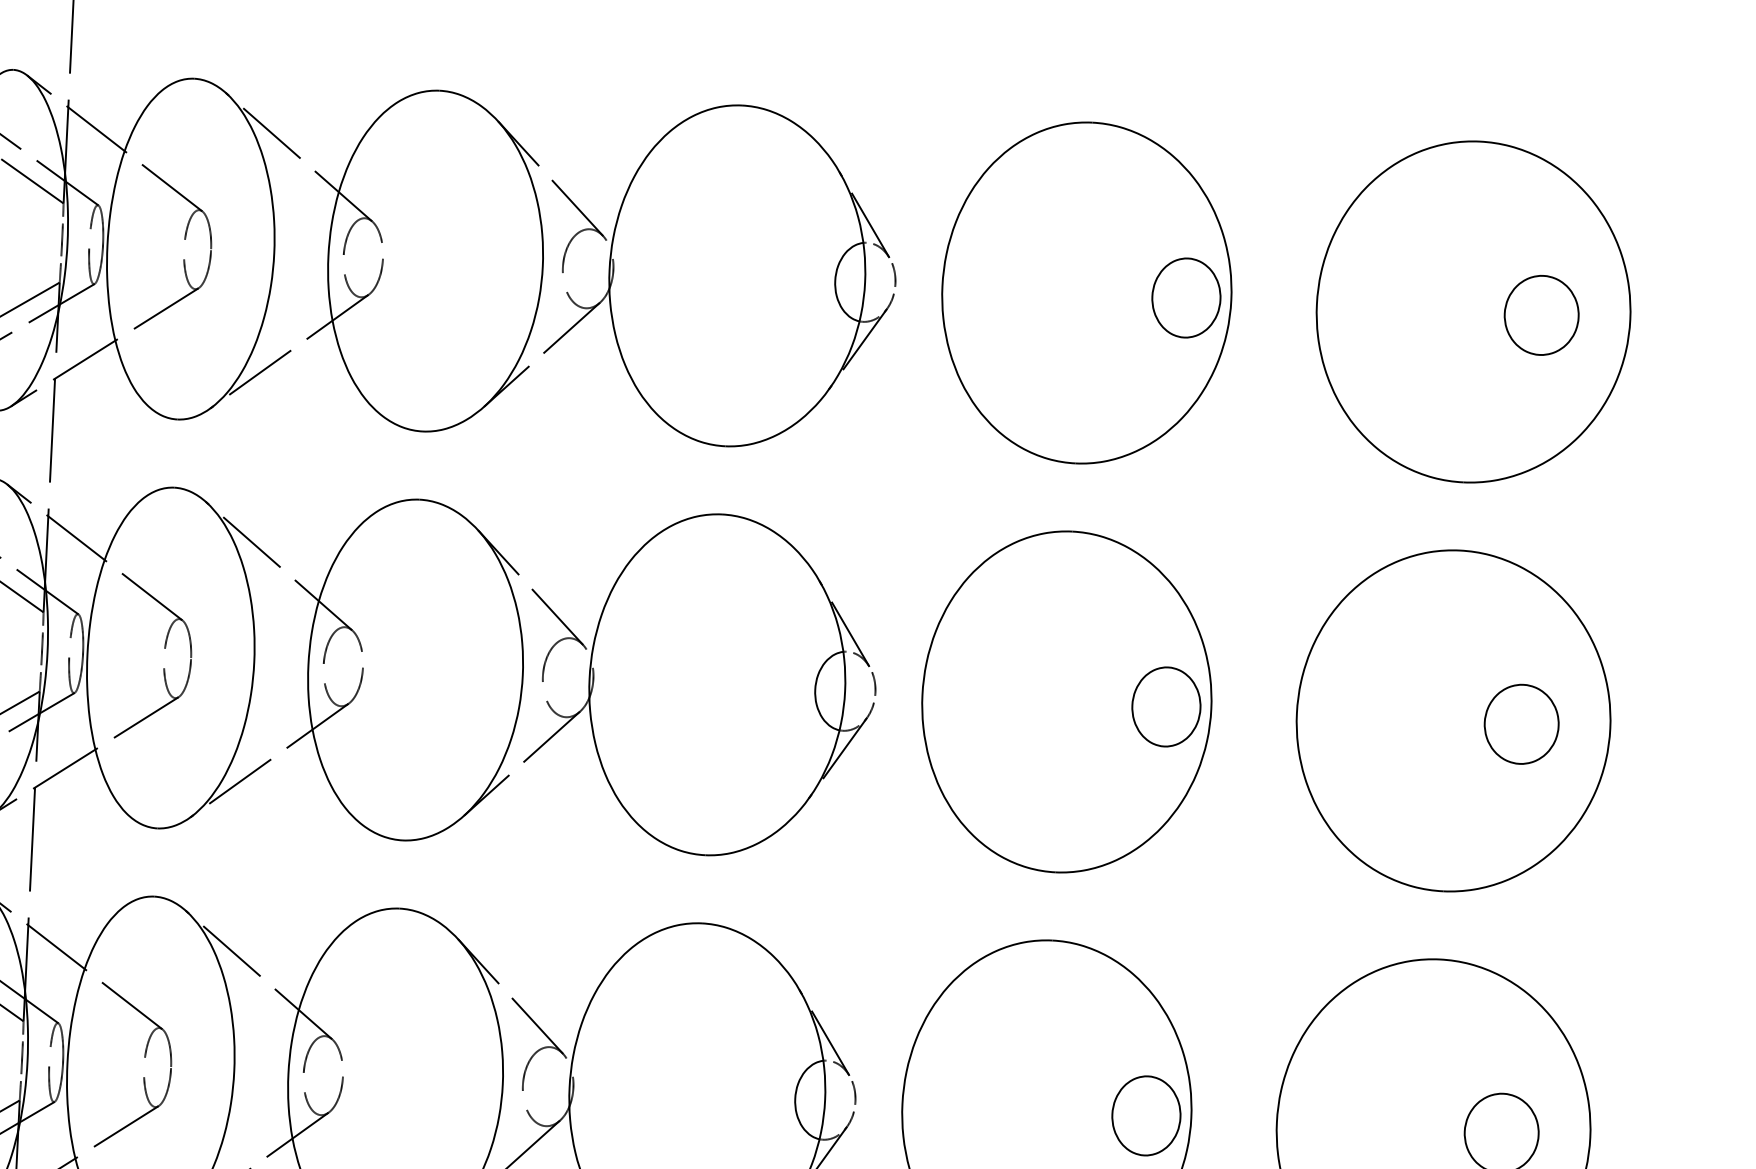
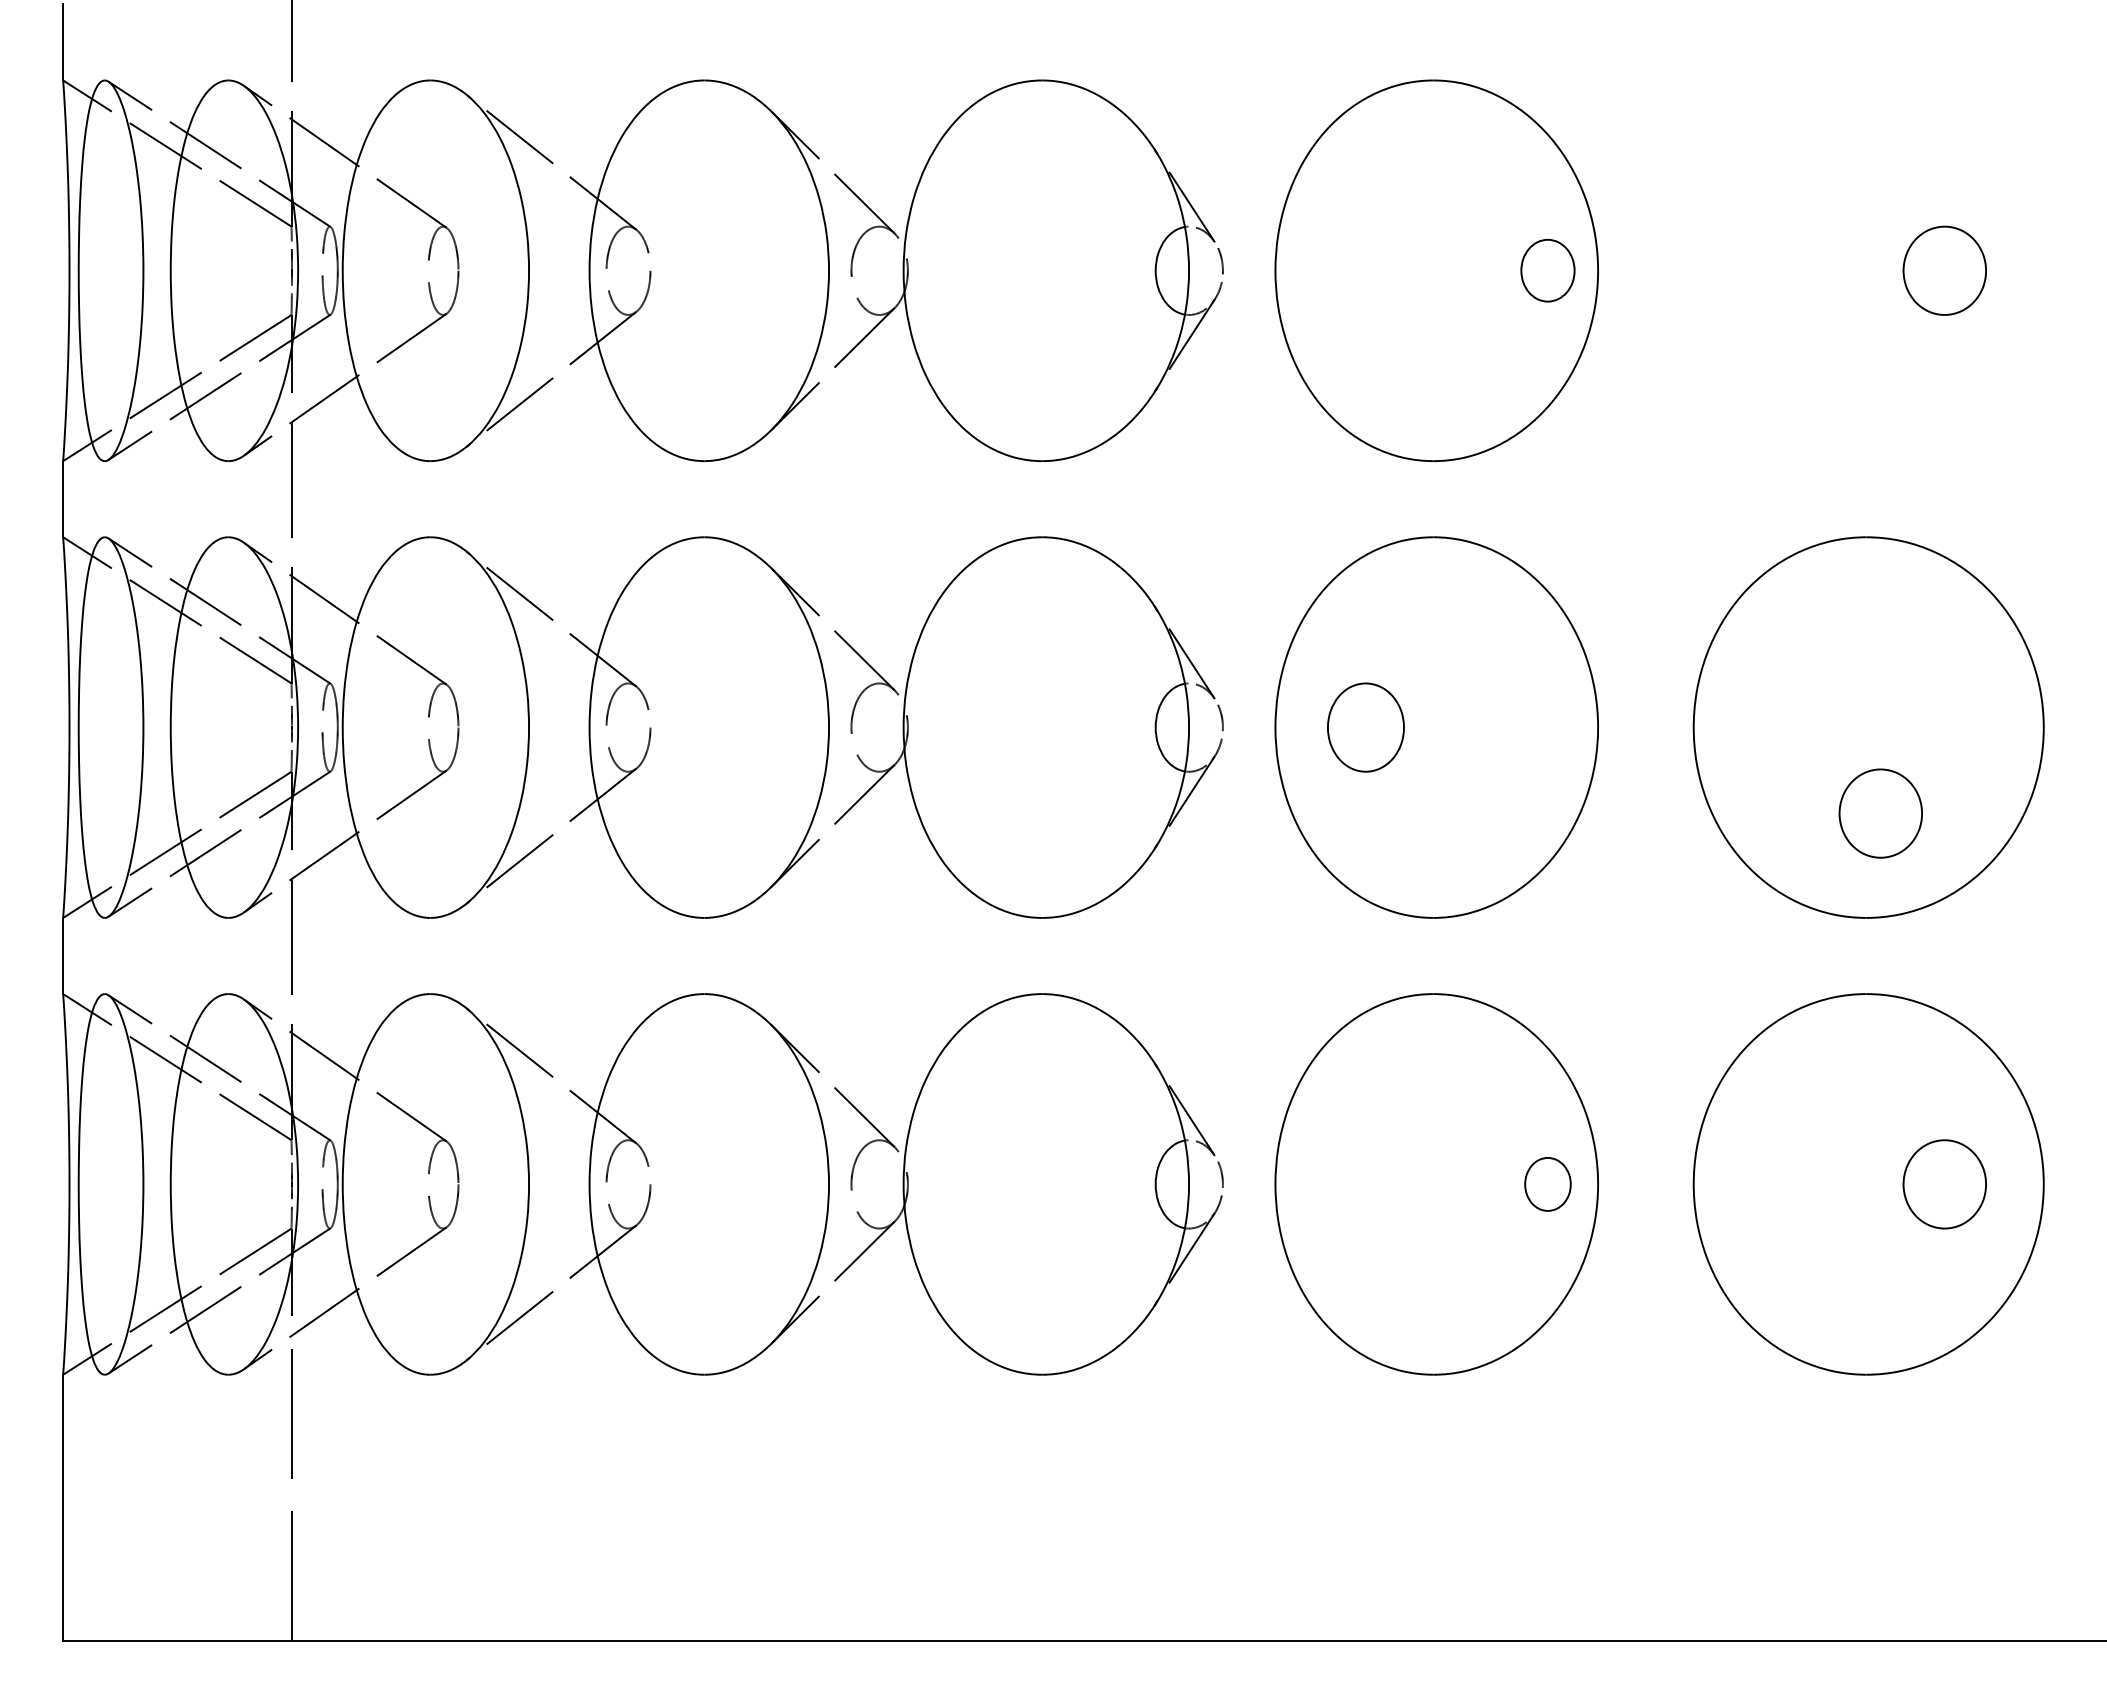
part: (1186, 297) -> (1547, 270), size x0.7
part: (1473, 311) -> (1868, 270), removed
part: (1166, 706) -> (1365, 727), moved
part: (1521, 724) -> (1880, 813), moved
part: (1146, 1115) -> (1547, 1184), size x0.6

